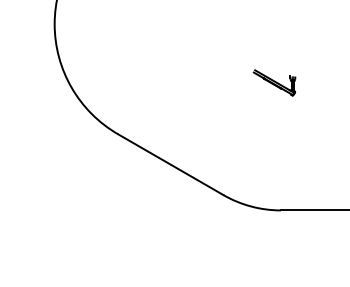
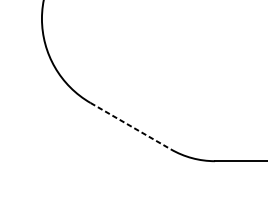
part: (274, 82) -> (210, 63), removed
line: (170, 164) -> (130, 126), solid -> dashed

